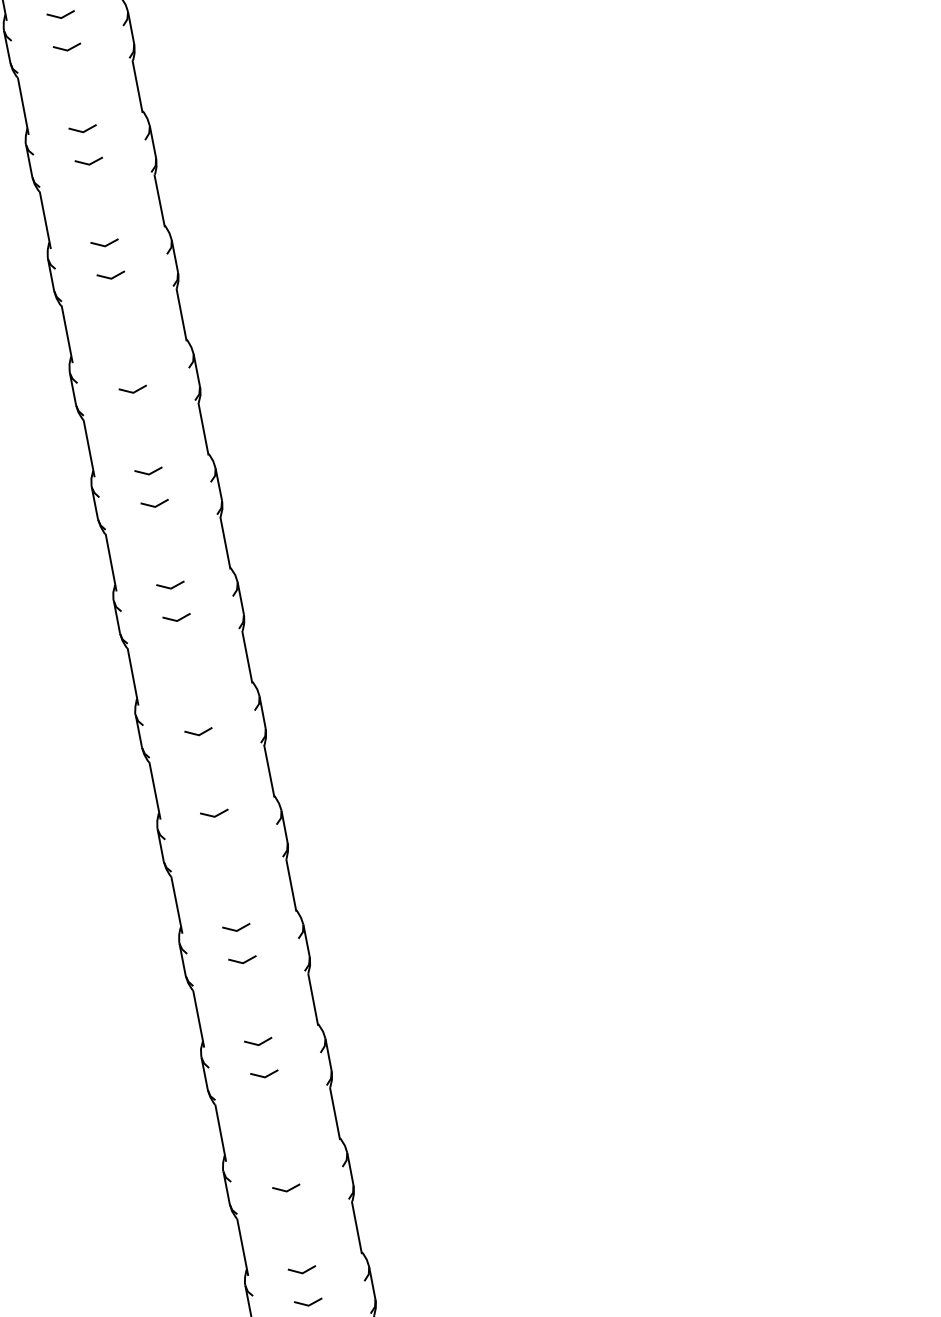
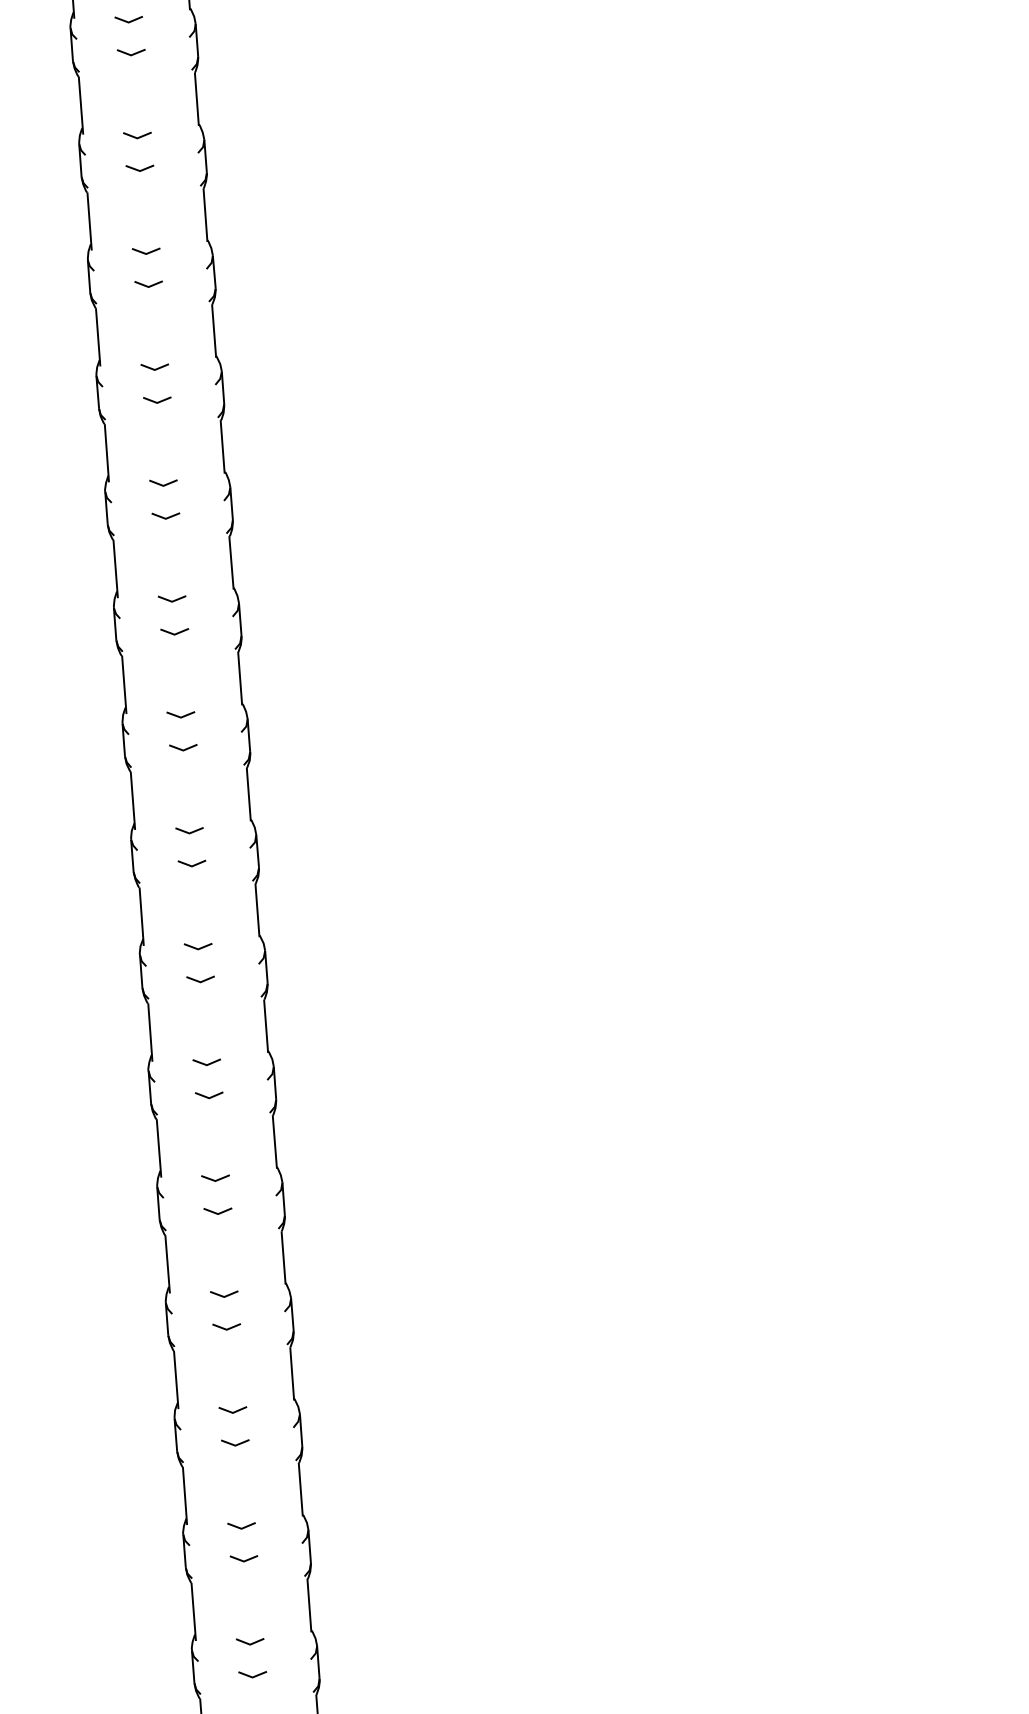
line: (126, 359) -> (180, 716), added
line: (191, 701) -> (205, 1063), added
line: (220, 847) -> (217, 1212), added
line: (280, 1157) -> (241, 1527), added

